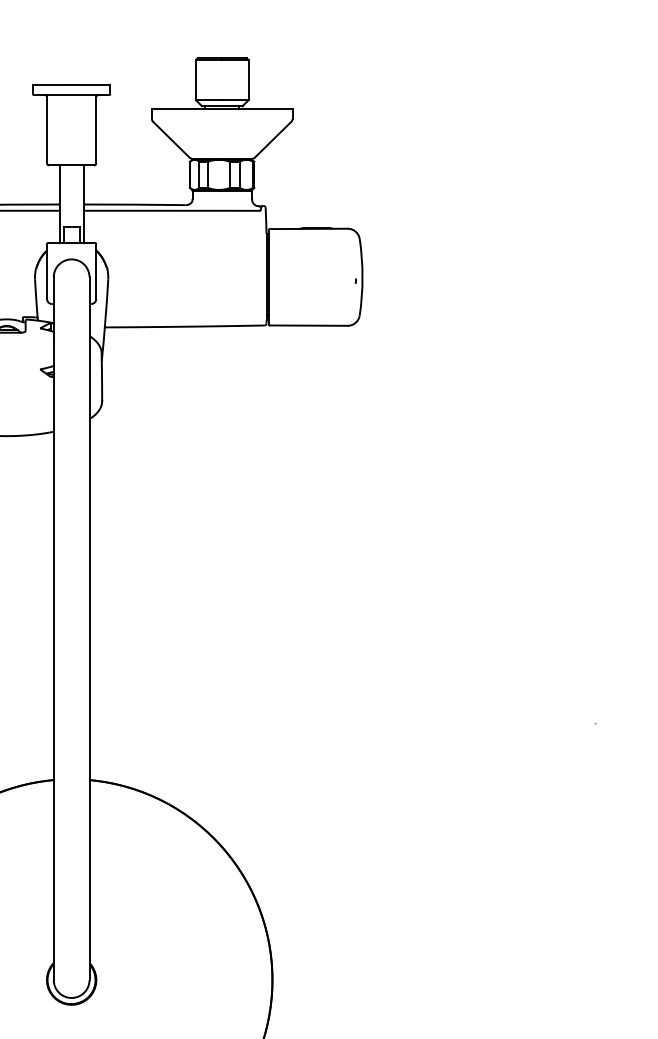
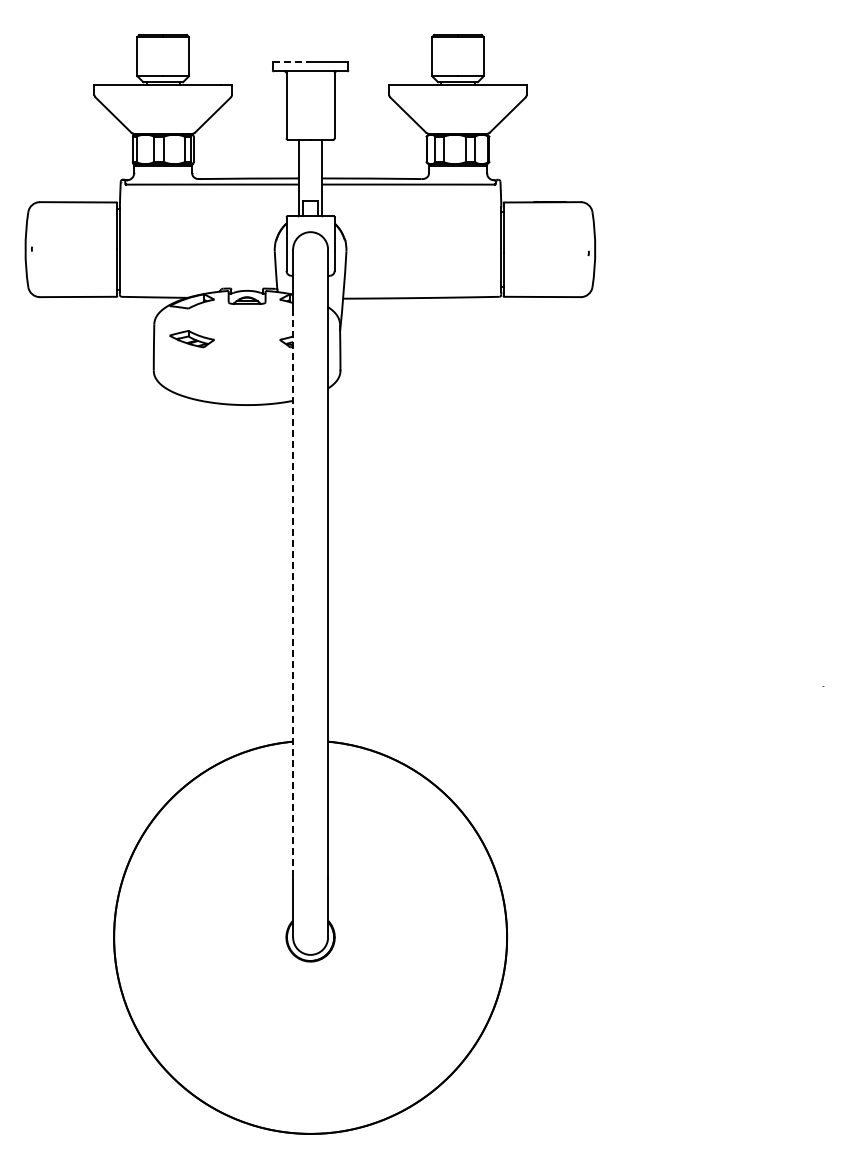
line: (52, 85) -> (291, 61), solid -> dashed
line: (54, 628) -> (293, 593), solid -> dashed

